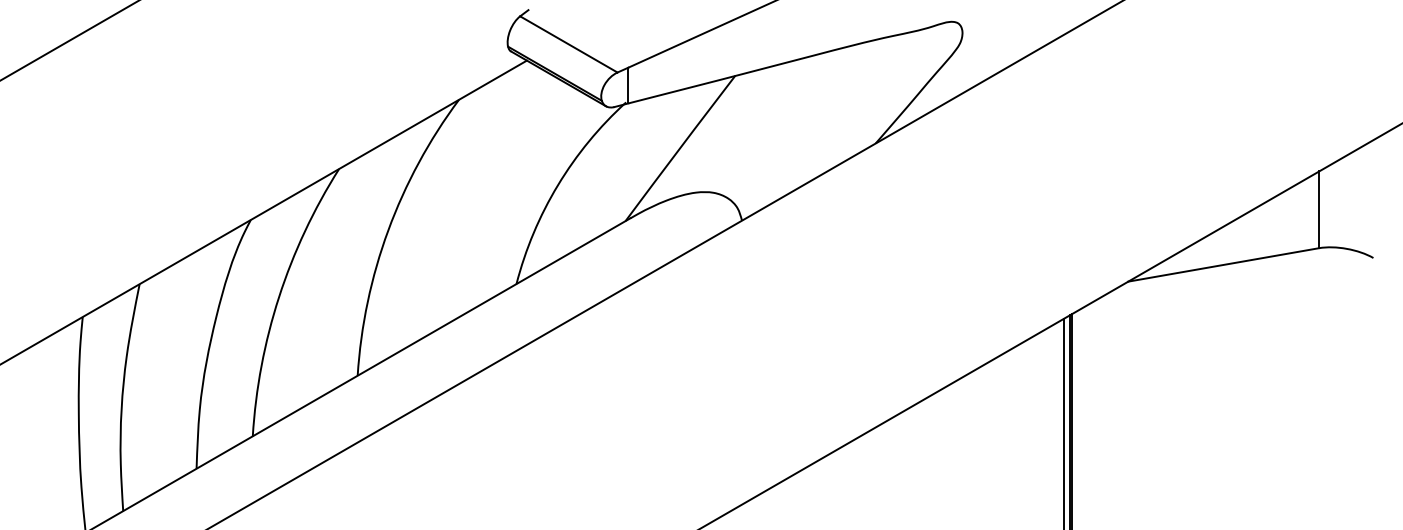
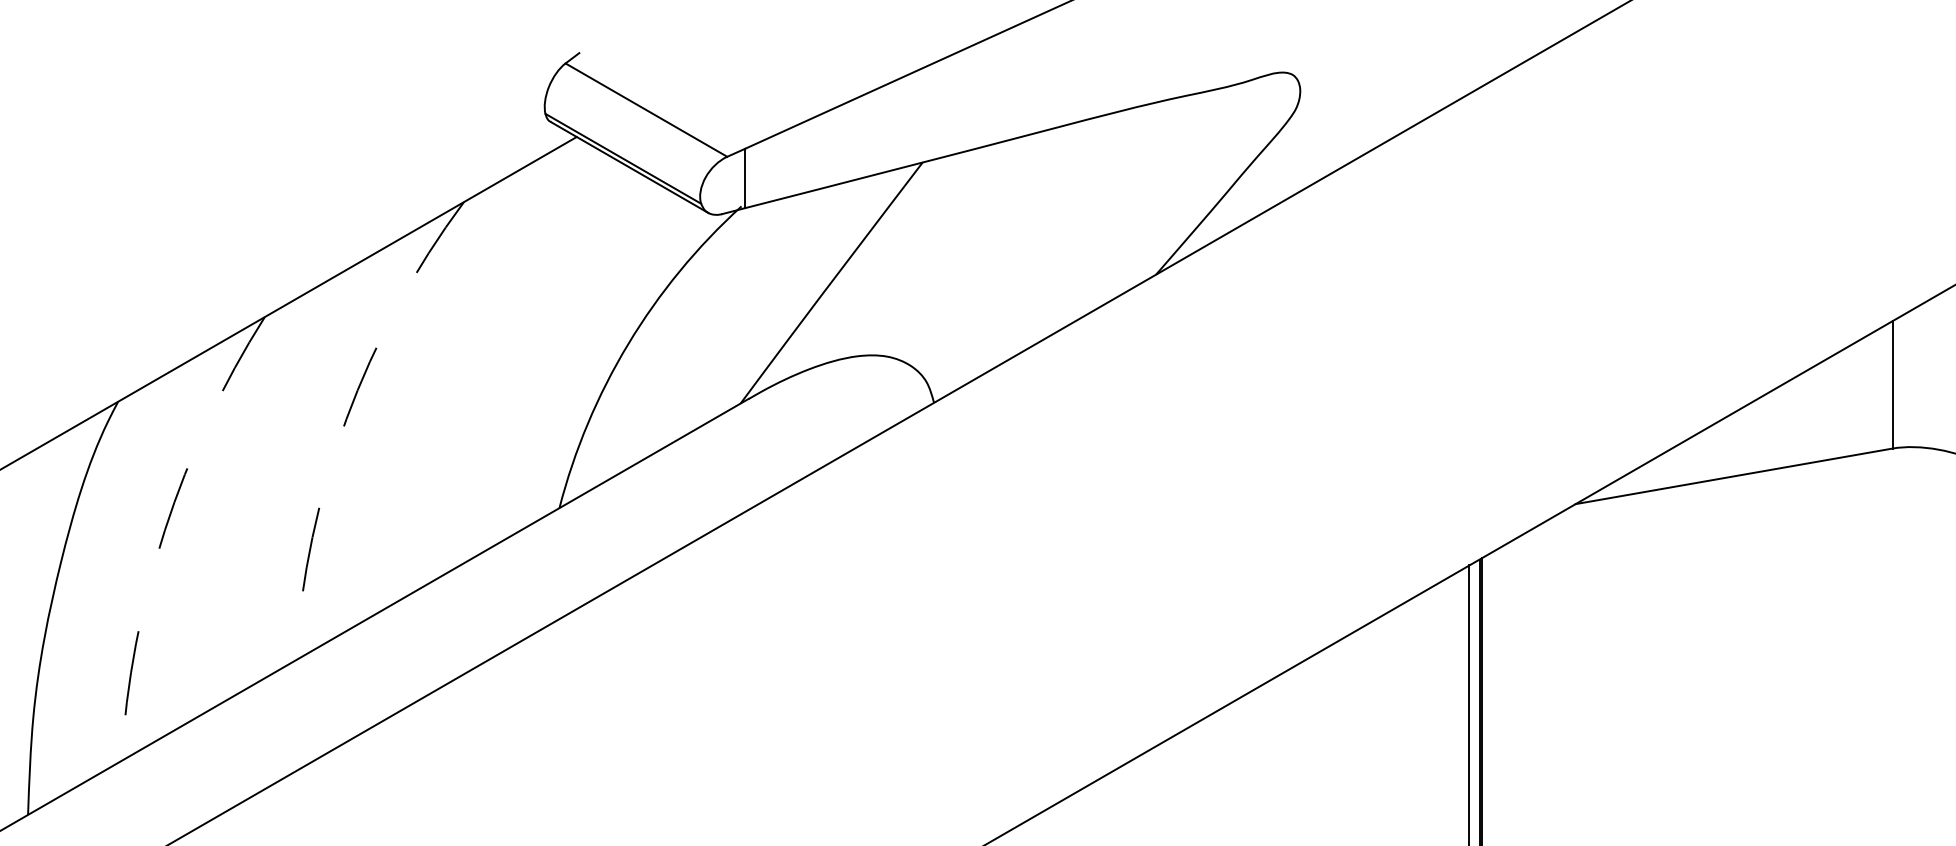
arc: (388, 230) -> (346, 419), solid -> dashed
arc: (279, 297) -> (165, 530), solid -> dashed

